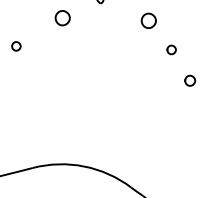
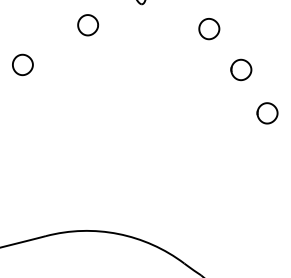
part: (16, 46) -> (22, 64), size x1.67
part: (171, 49) -> (241, 69), size x1.67
part: (190, 80) -> (267, 113), size x1.43

